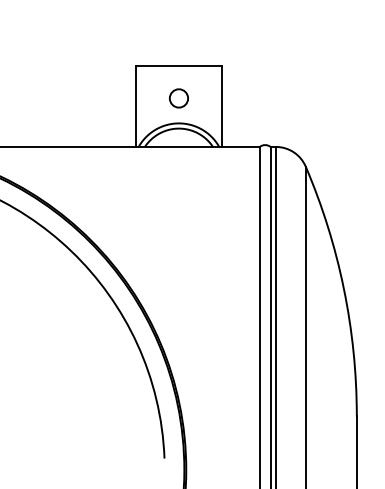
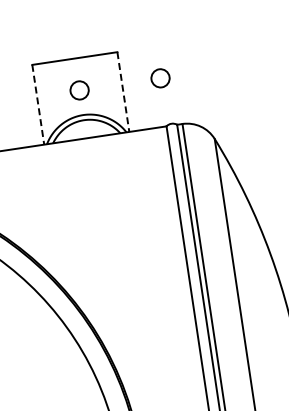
circle: (260, 98) -> (160, 78), added
line: (135, 107) -> (38, 105), solid -> dashed
line: (222, 107) -> (123, 92), solid -> dashed

